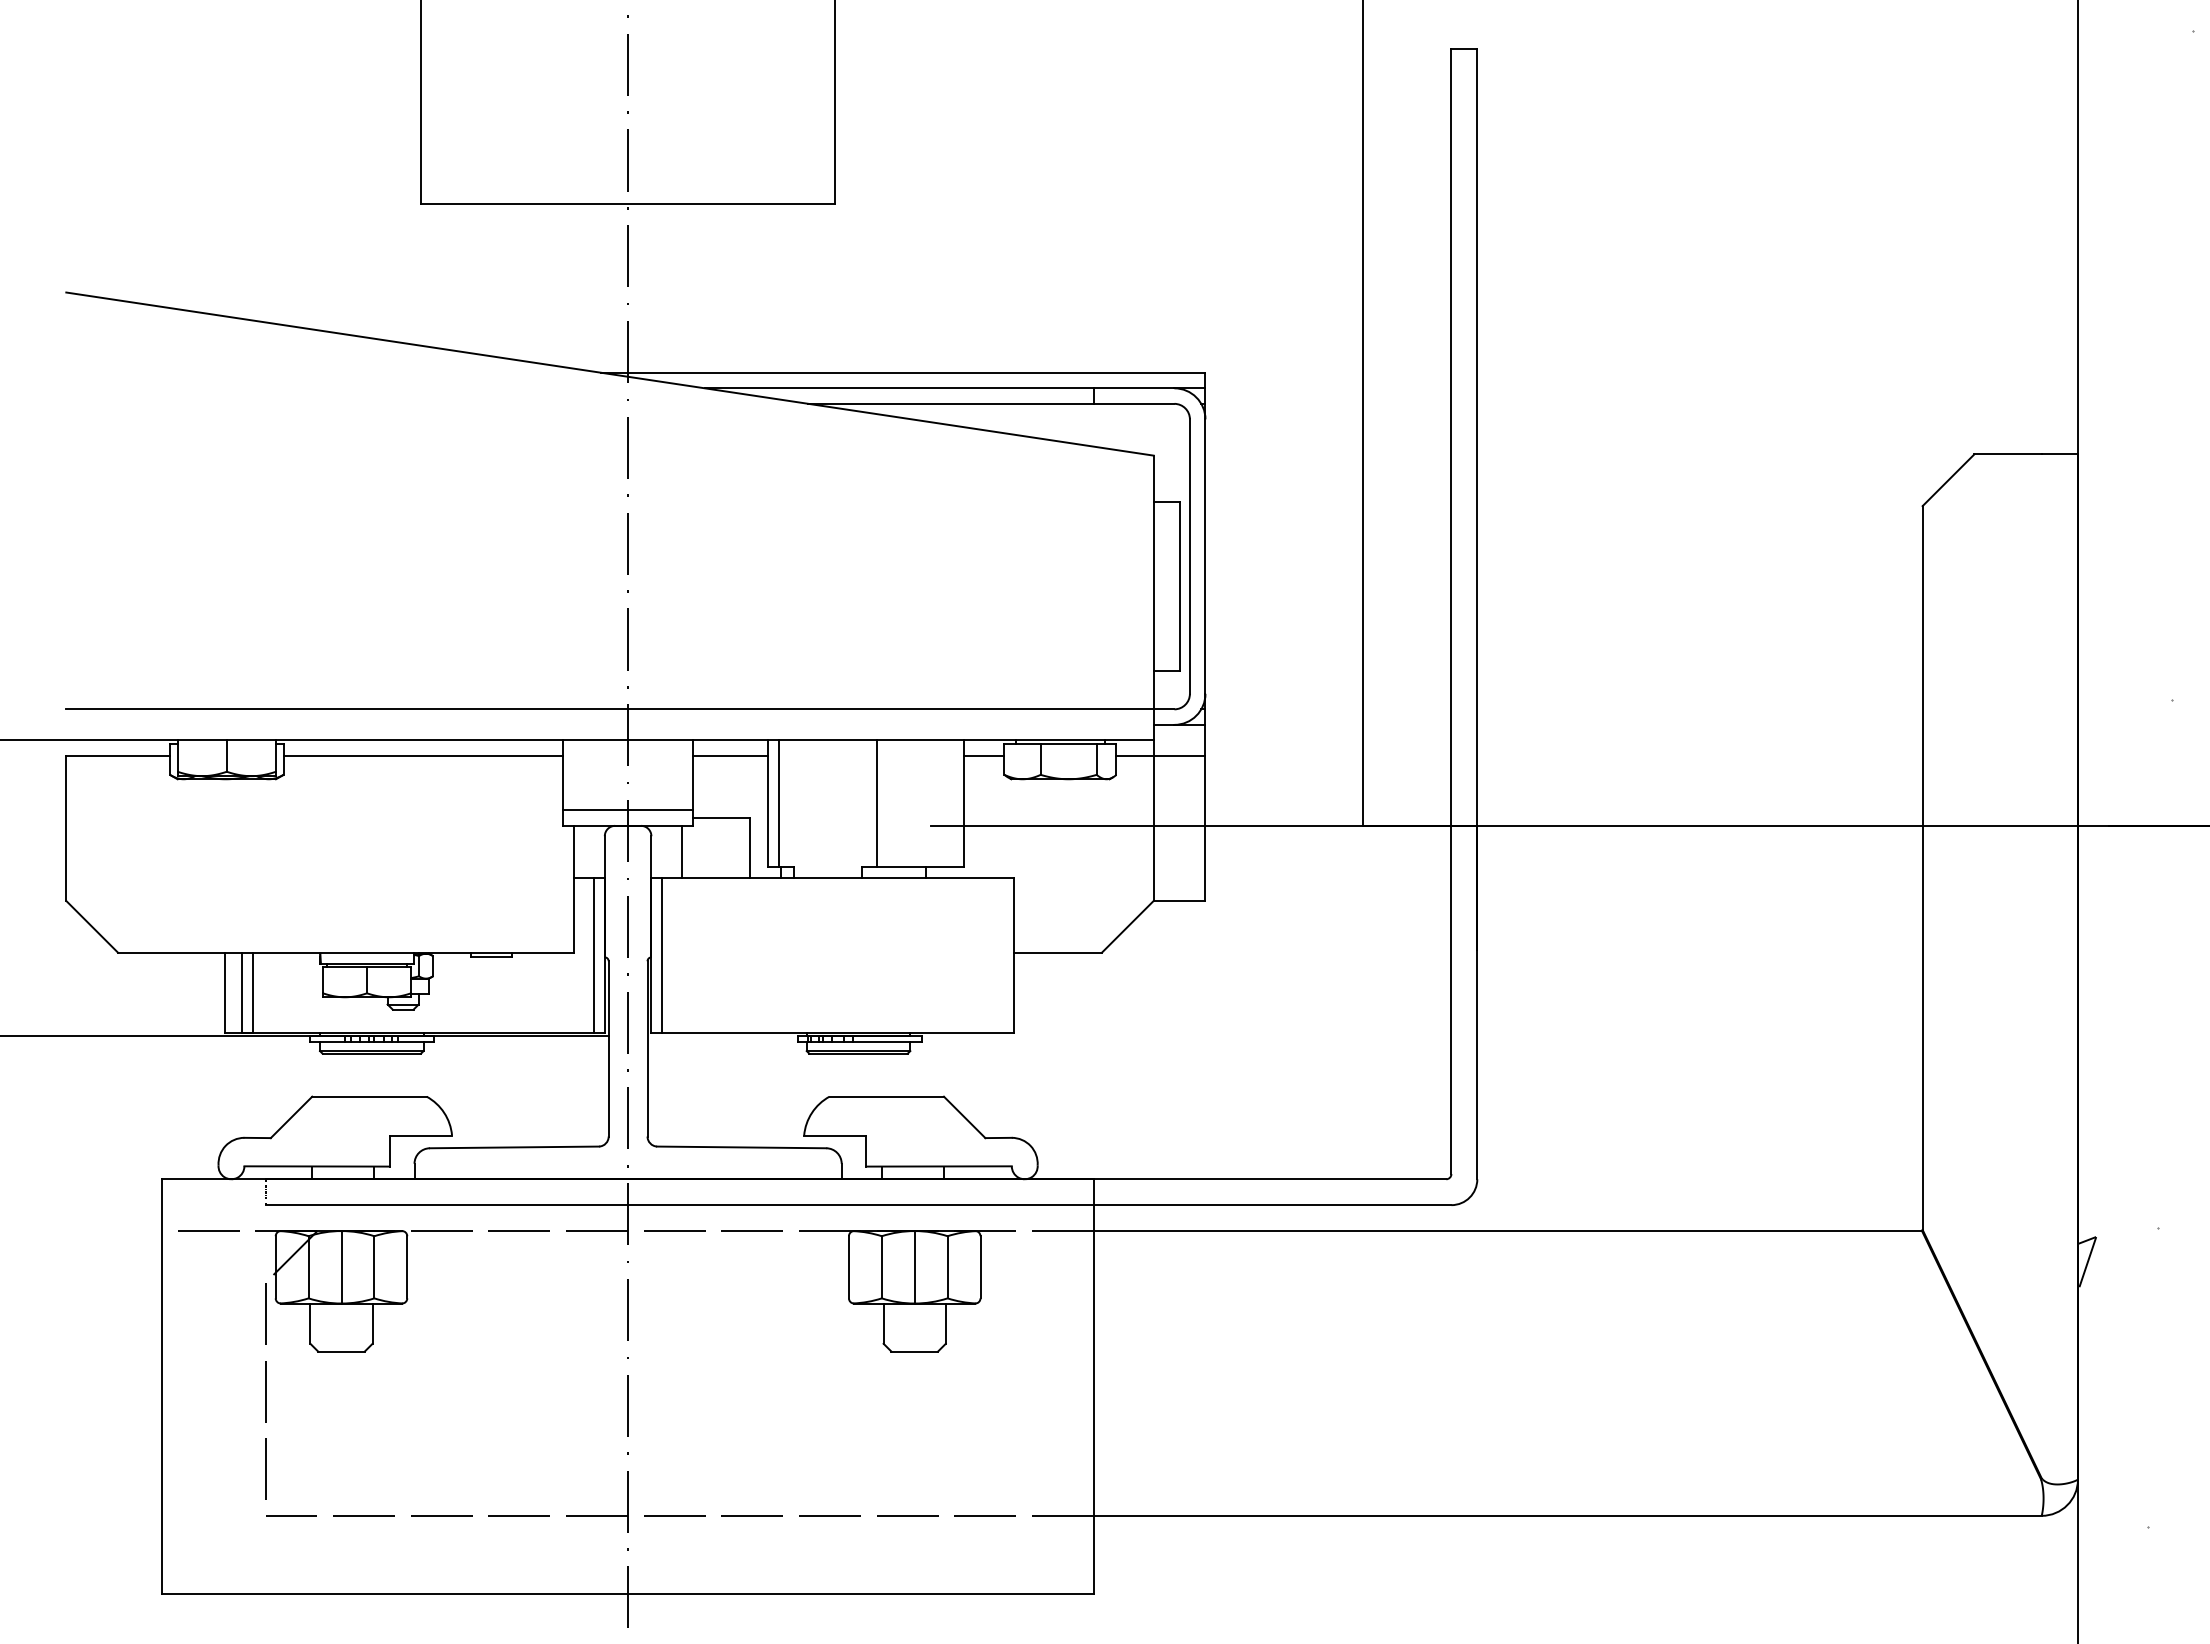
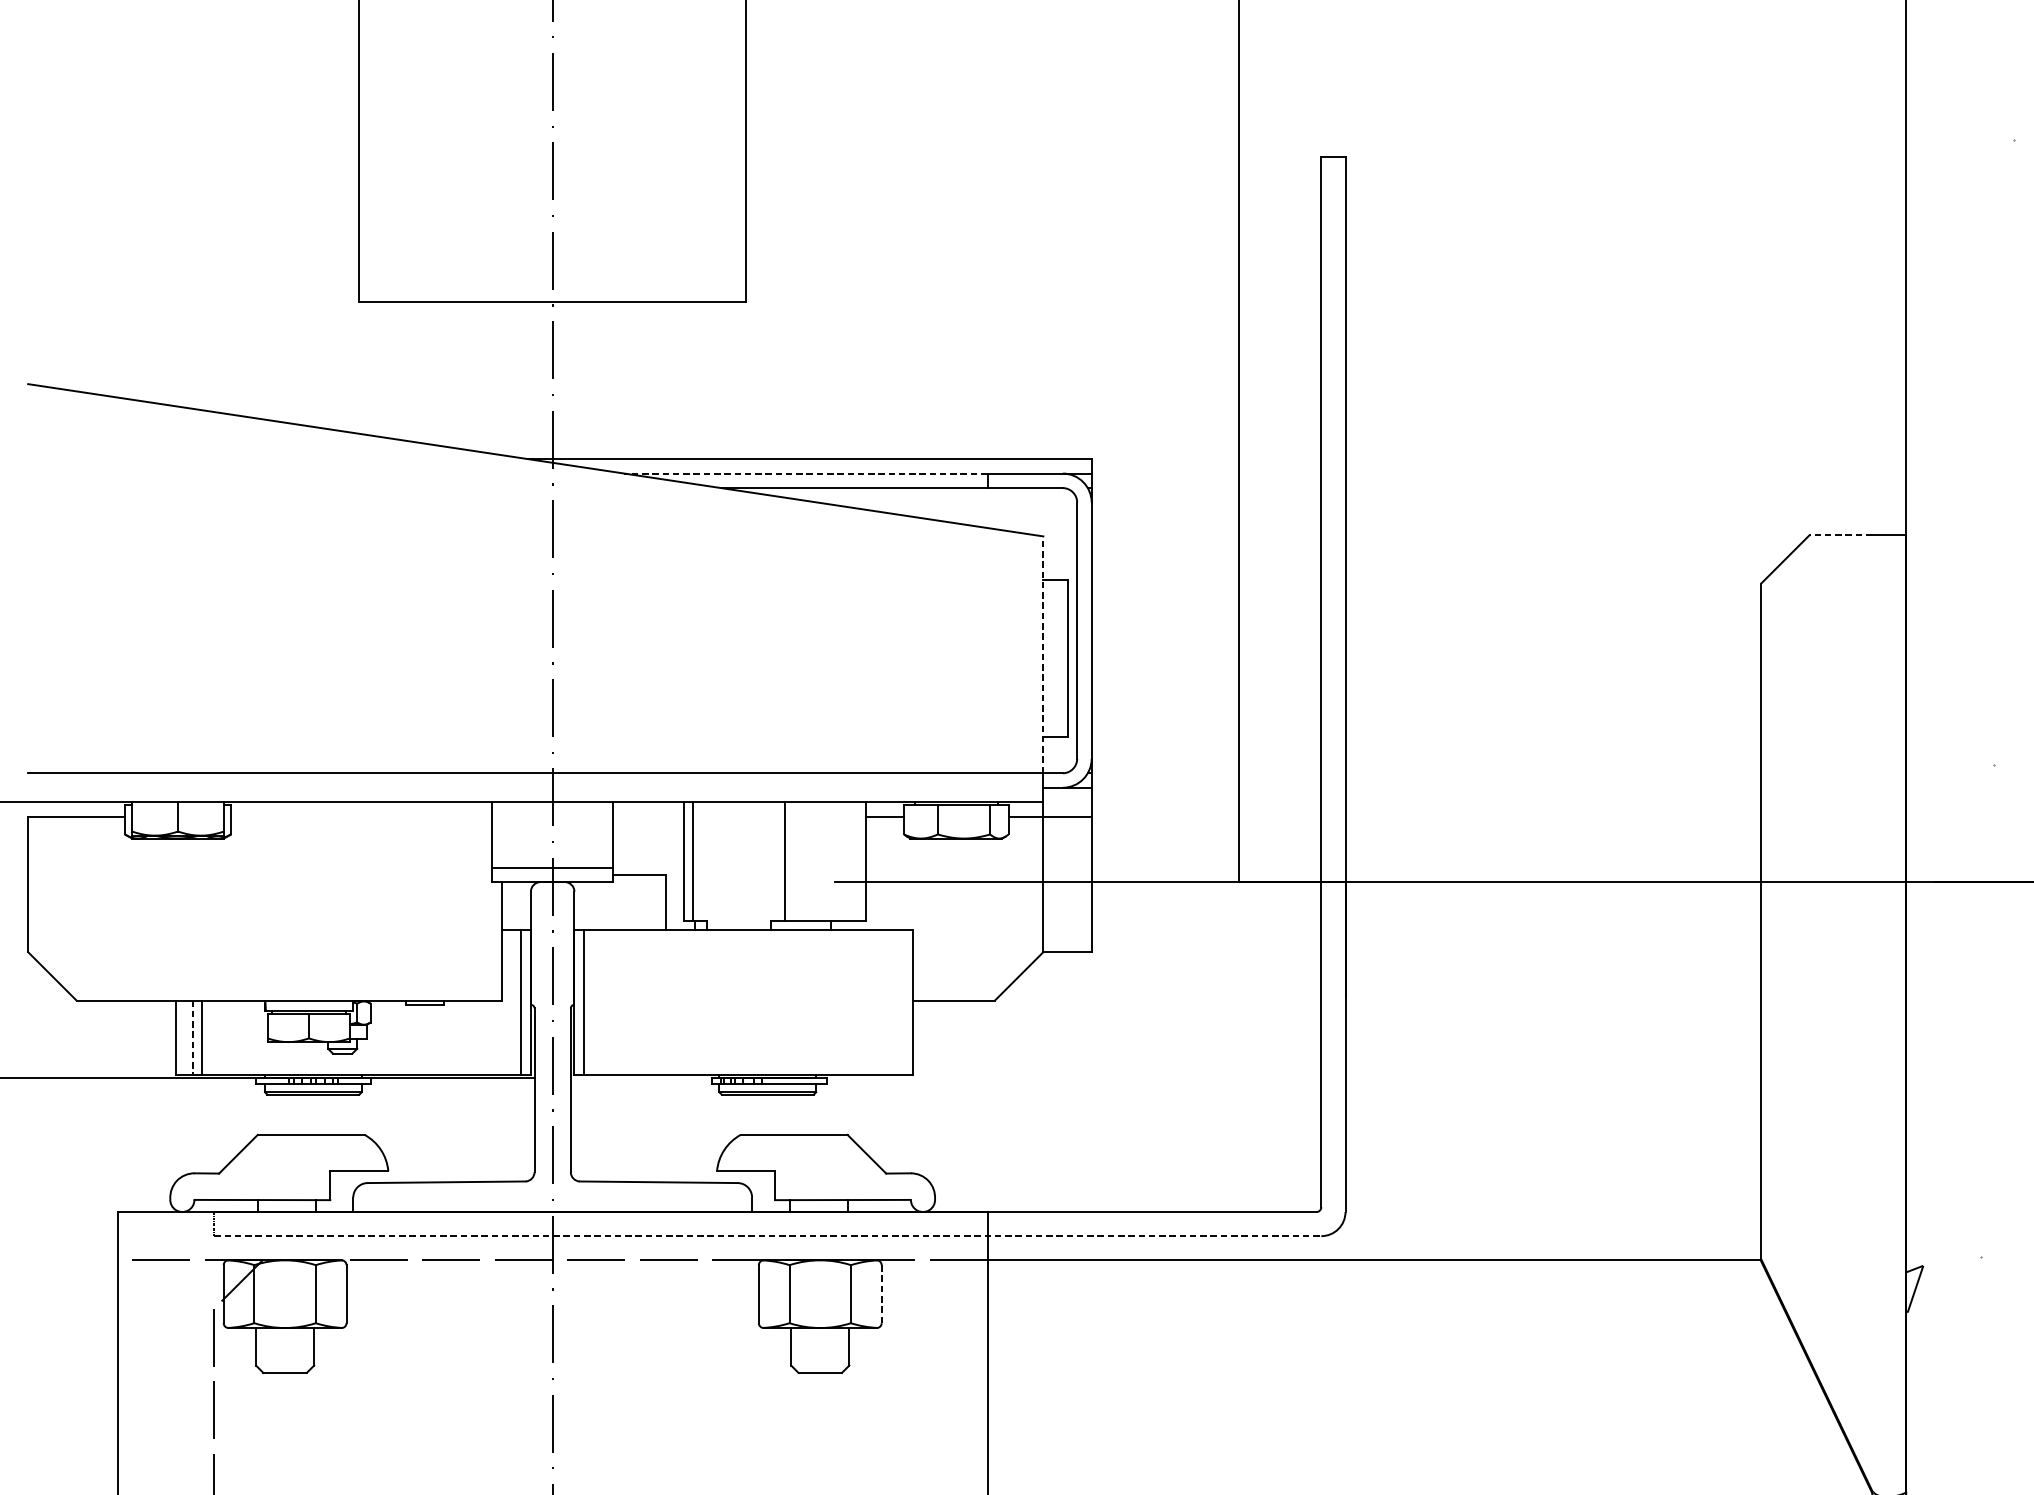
line: (898, 388) -> (805, 473), solid -> dashed
line: (2008, 454) -> (1841, 535), solid -> dashed
line: (1153, 582) -> (1043, 654), solid -> dashed
line: (423, 755) -> (361, 816), removed
line: (730, 755) -> (648, 816), removed
line: (682, 851) -> (603, 905), removed
line: (242, 993) -> (192, 1038), solid -> dashed
line: (858, 1205) -> (767, 1236), solid -> dashed
line: (341, 1267) -> (285, 1294), removed
line: (914, 1267) -> (820, 1294), removed
line: (980, 1267) -> (881, 1294), solid -> dashed

